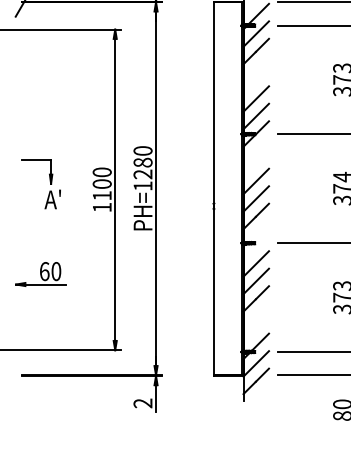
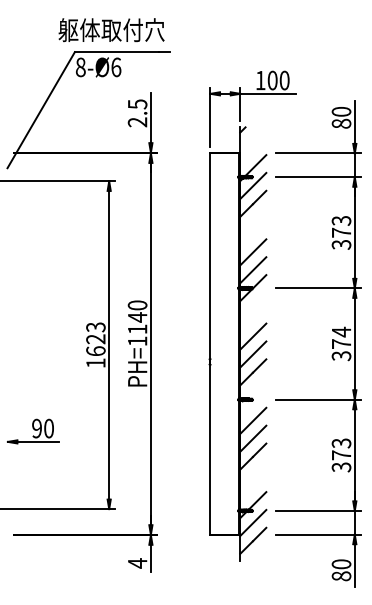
text: (142, 168) -> (137, 323), PH=1280 -> PH=1140
text: (101, 183) -> (95, 338), 1100 -> 1623
part: (49, 184) -> (42, 339), removed
text: (45, 271) -> (37, 428), 60 -> 90
text: (142, 403) -> (137, 563), 2 -> 4

